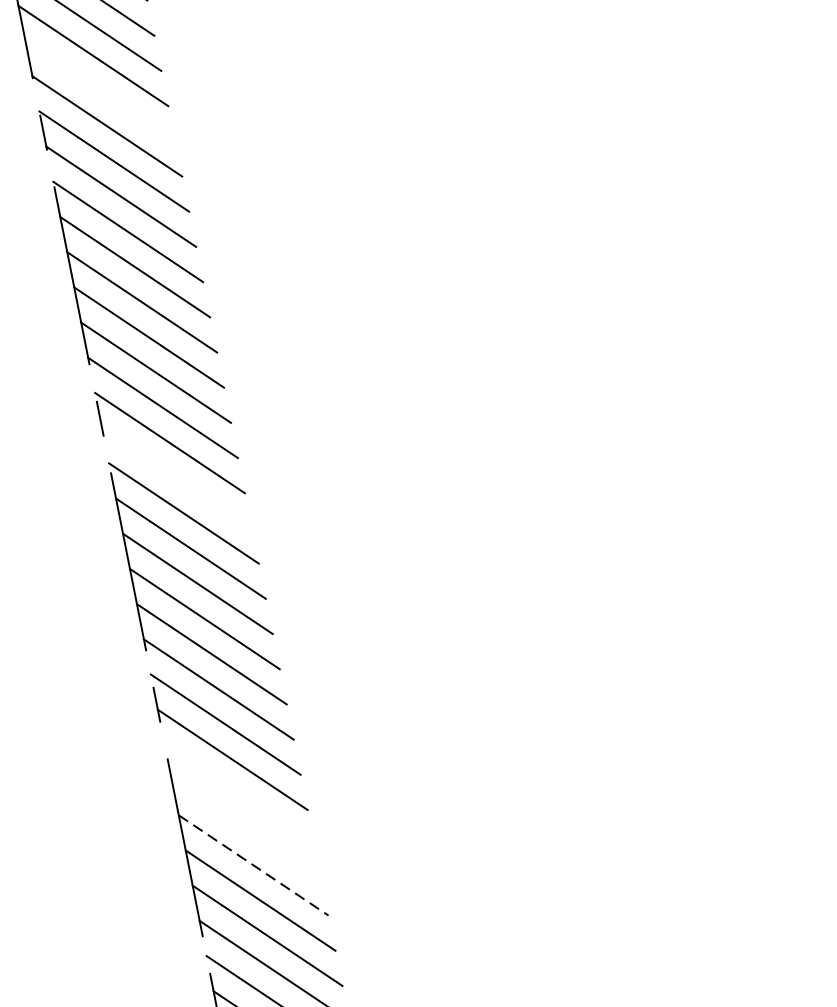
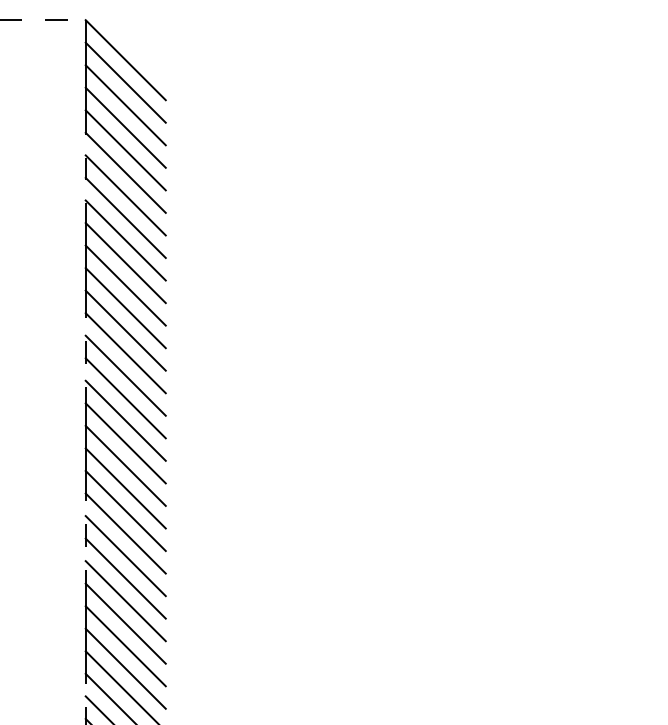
line: (99, 91) -> (125, 150), added
line: (176, 478) -> (125, 398), added
line: (239, 795) -> (125, 601), added
line: (246, 830) -> (125, 623), added
line: (253, 865) -> (125, 646), dashed -> solid

